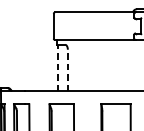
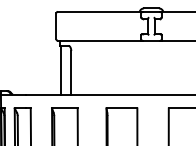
line: (57, 67) -> (60, 69), dashed -> solid
line: (68, 70) -> (71, 72), dashed -> solid

